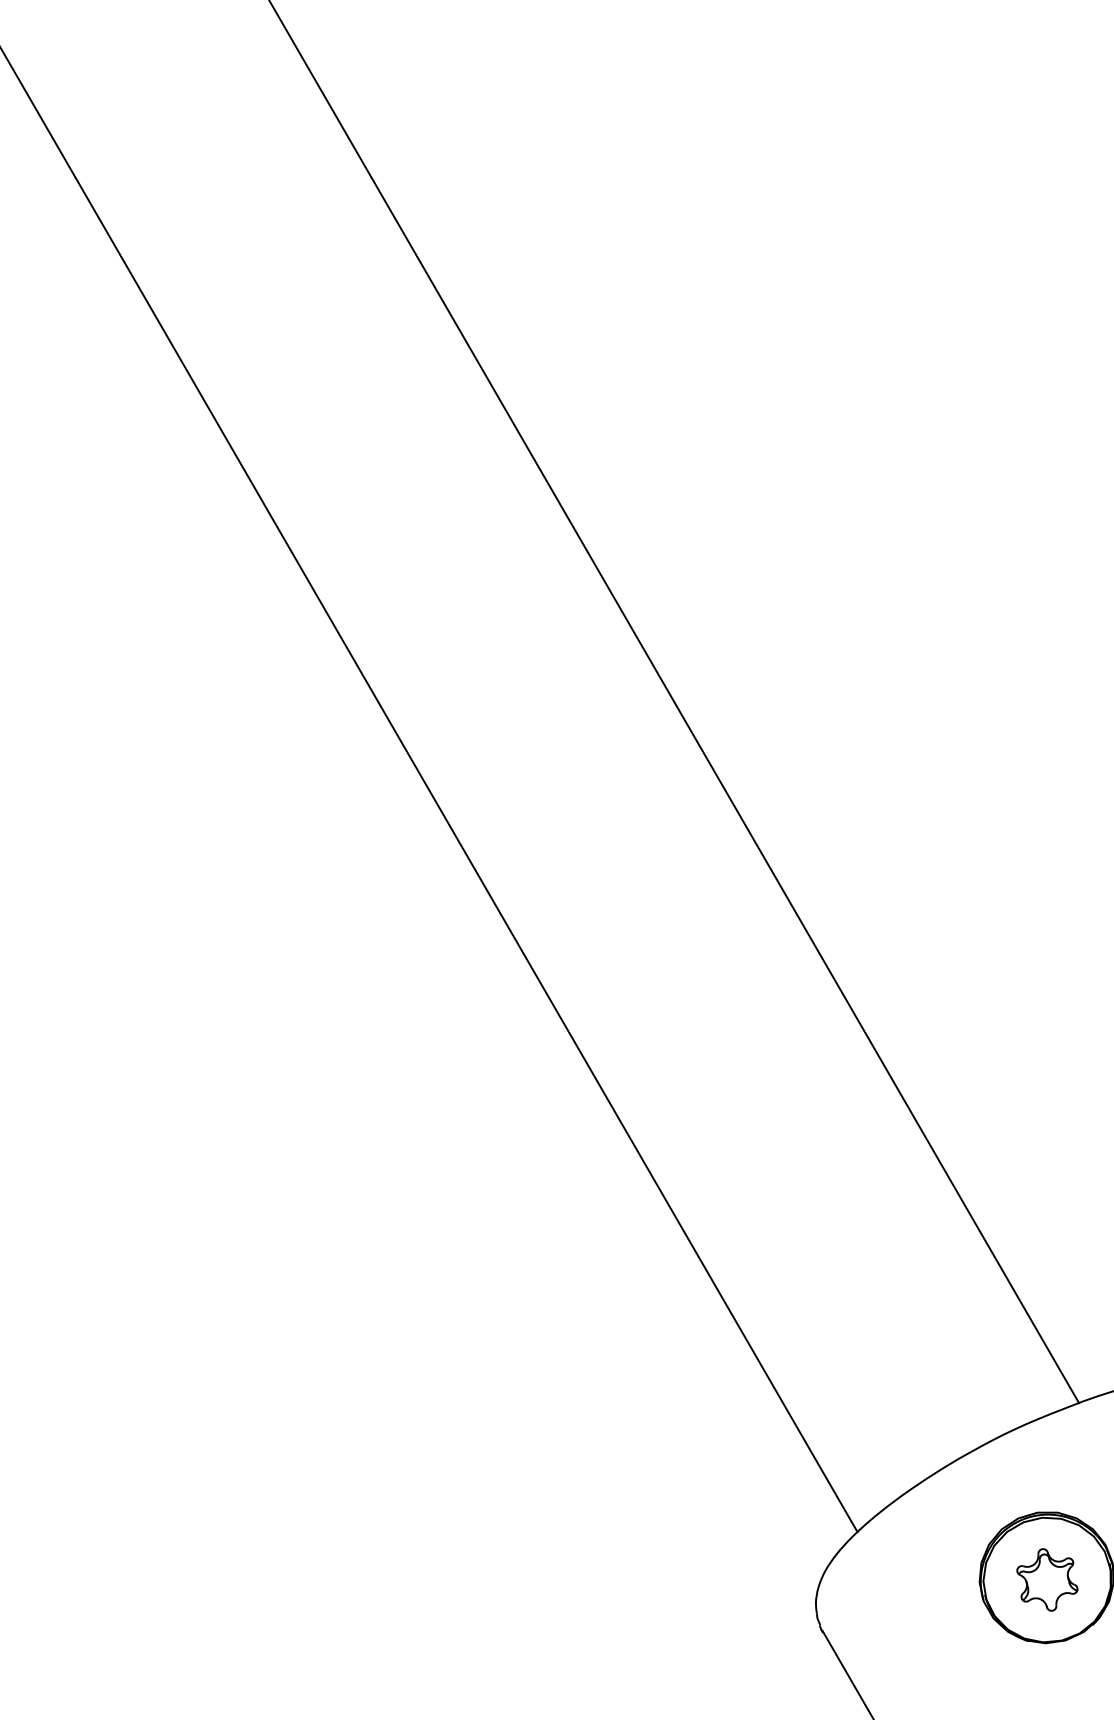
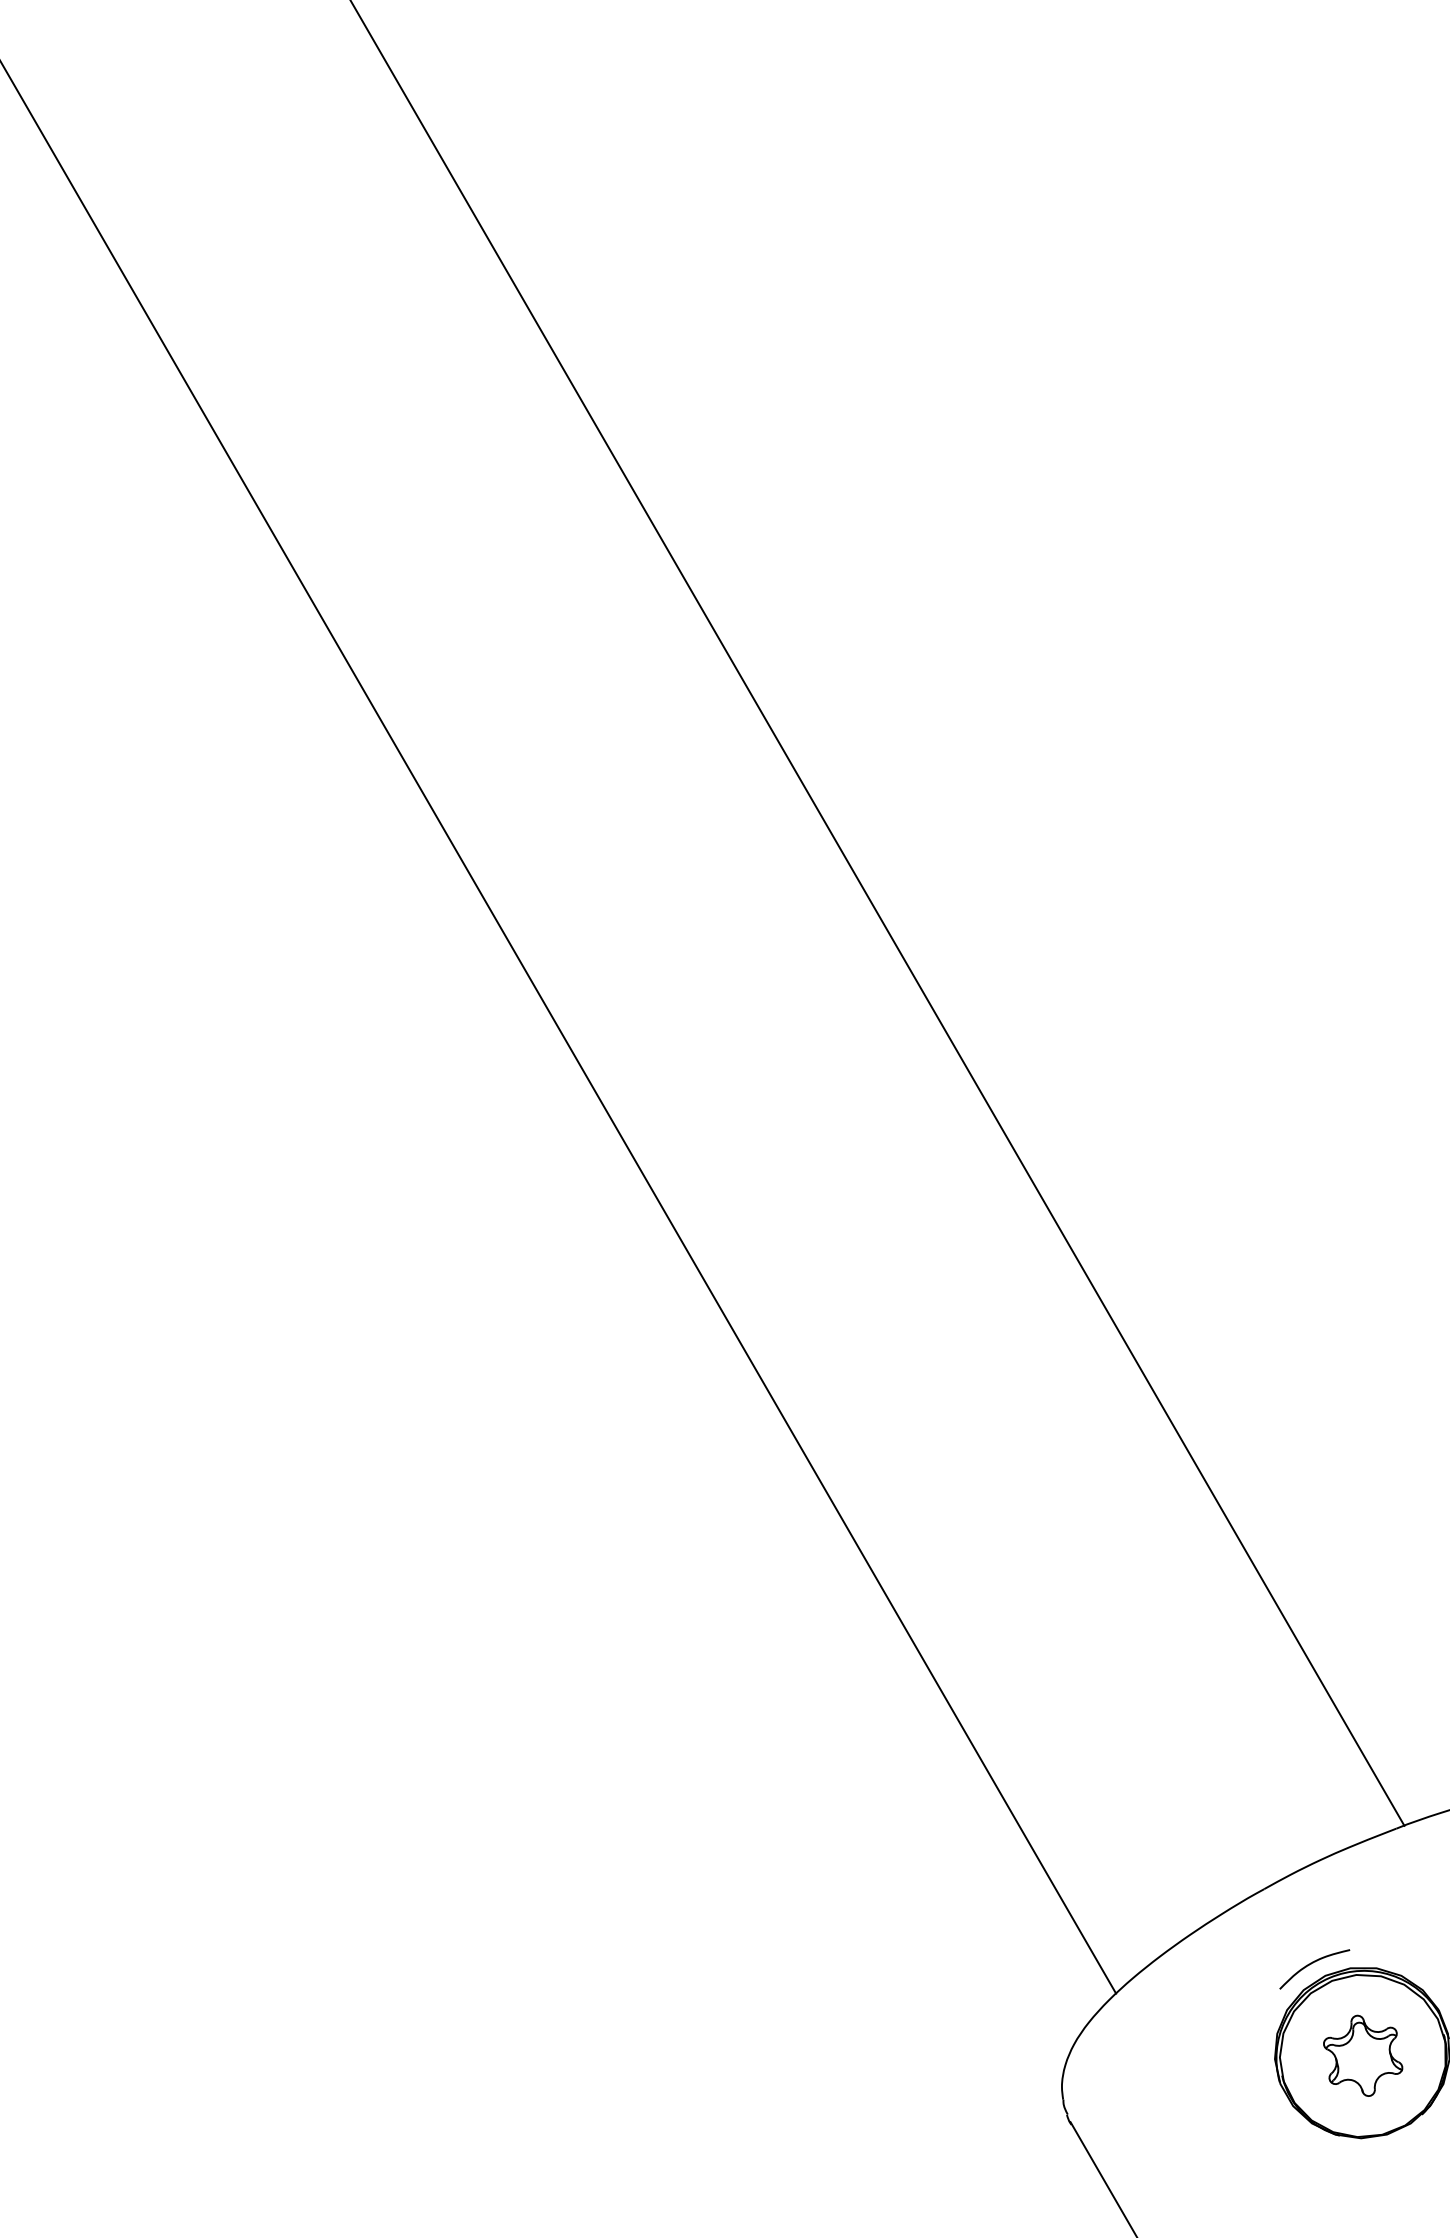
curve: (1008, 1509) -> (1312, 1964), added

